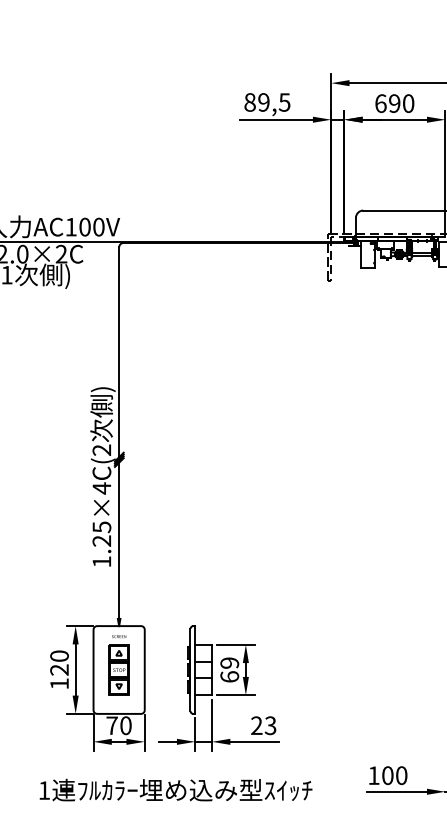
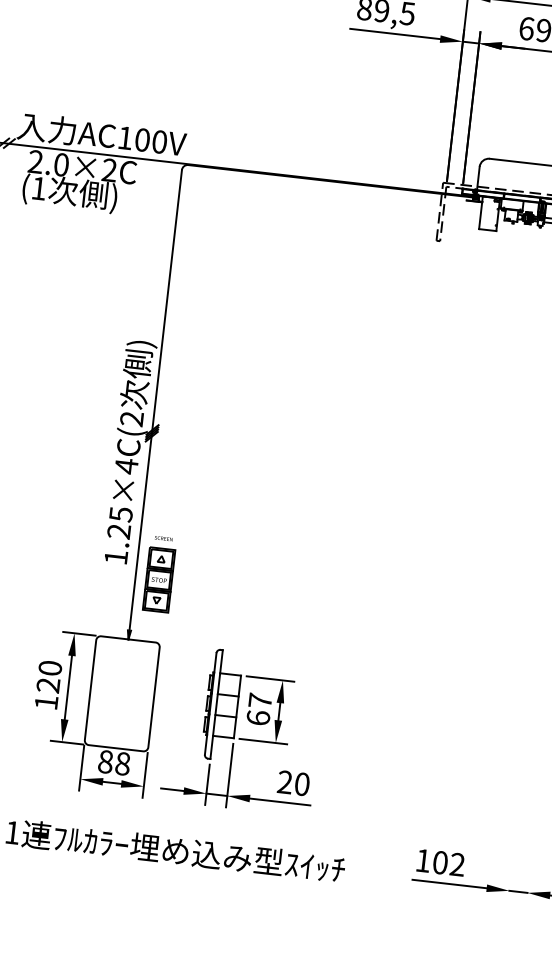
text: (229, 662) -> (260, 700), 69 -> 67
part: (118, 665) -> (158, 574), moved
text: (118, 725) -> (113, 762), 70 -> 88
text: (270, 725) -> (302, 783), 23 -> 20
text: (401, 775) -> (457, 864), 100 -> 102

